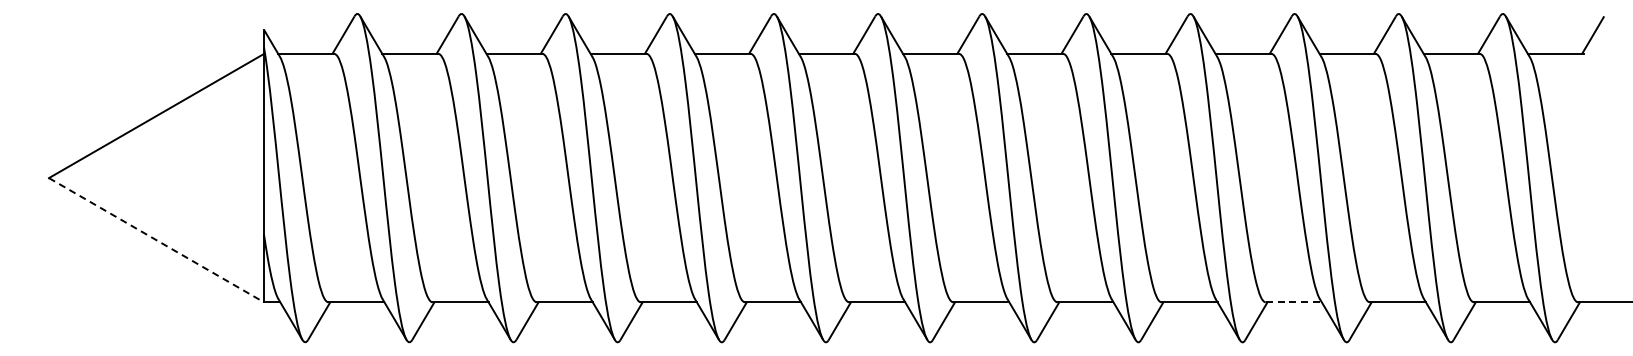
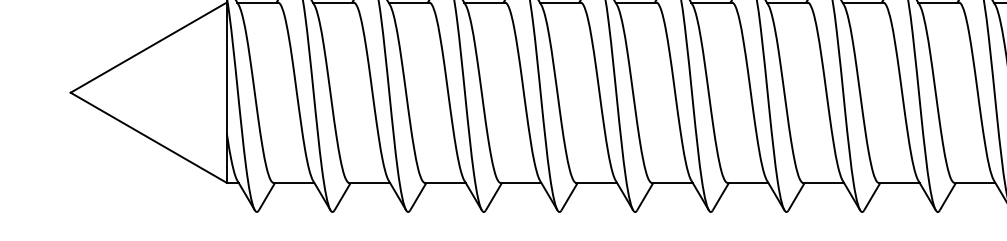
line: (156, 240) -> (148, 138), dashed -> solid
line: (1294, 302) -> (975, 183), dashed -> solid

